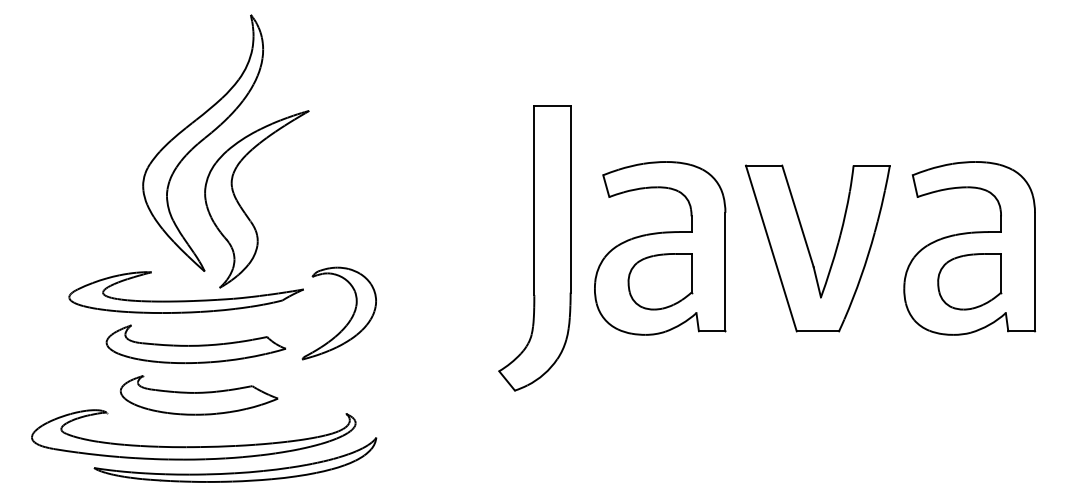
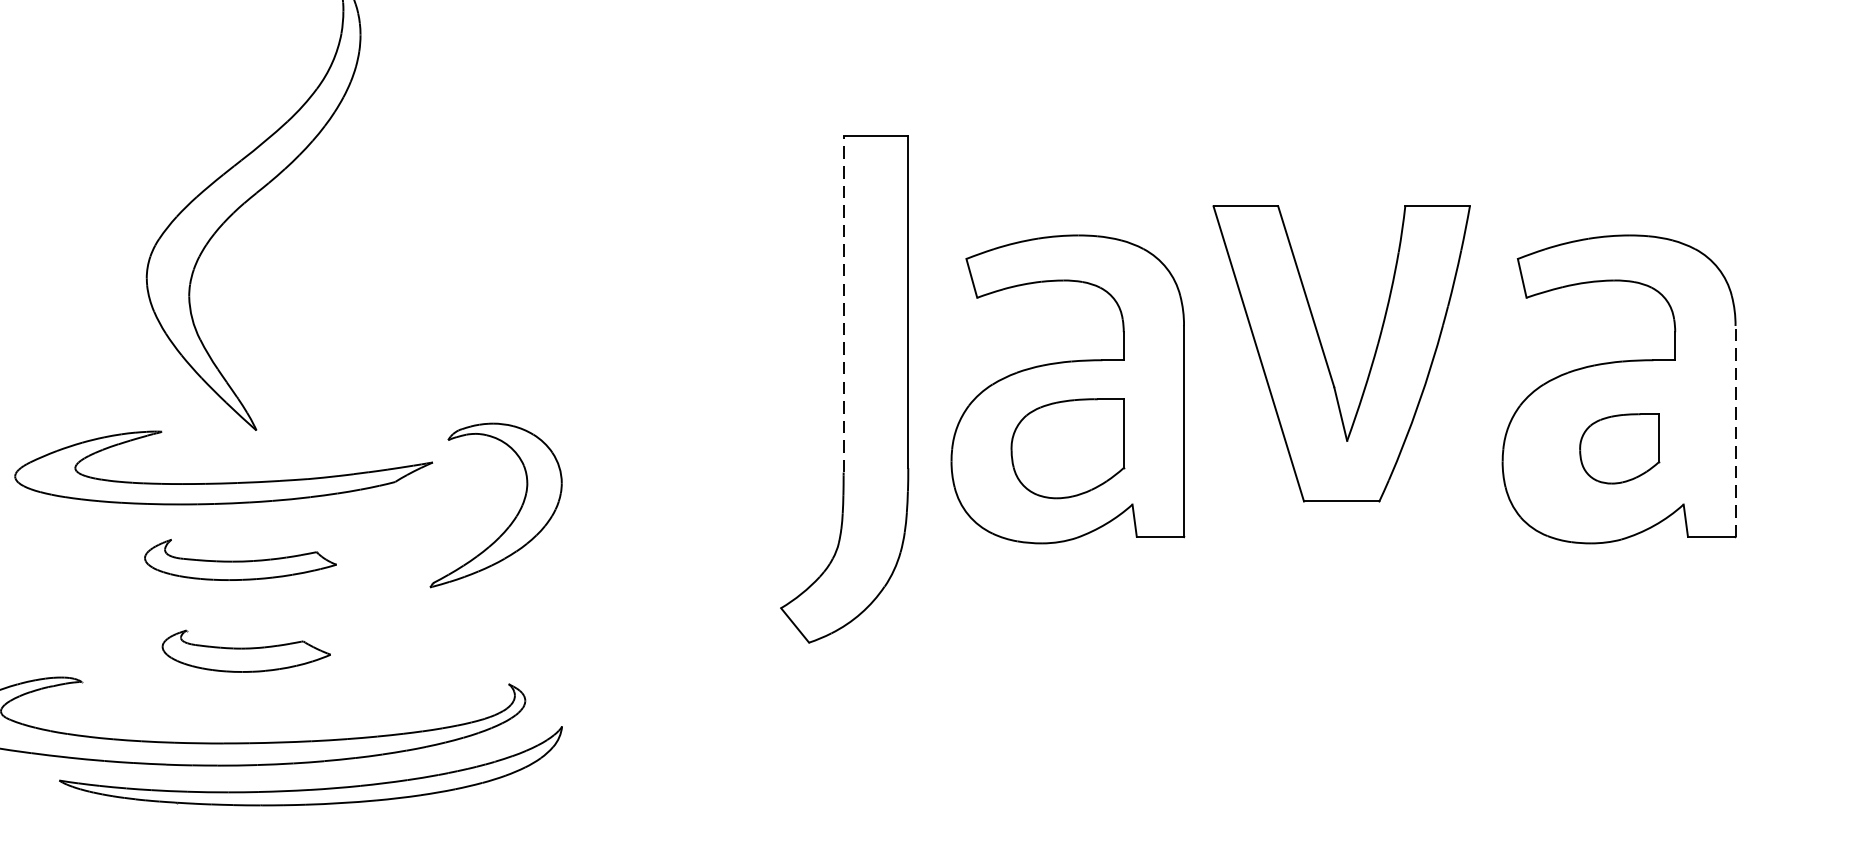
line: (534, 200) -> (843, 303), solid -> dashed
part: (242, 207) -> (323, 316), removed
part: (809, 249) -> (1326, 355), moved
line: (1034, 271) -> (1734, 430), solid -> dashed
part: (969, 281) -> (1618, 448), size x0.7
part: (195, 343) -> (240, 558), size x0.6
part: (198, 395) -> (245, 651), size x0.6

